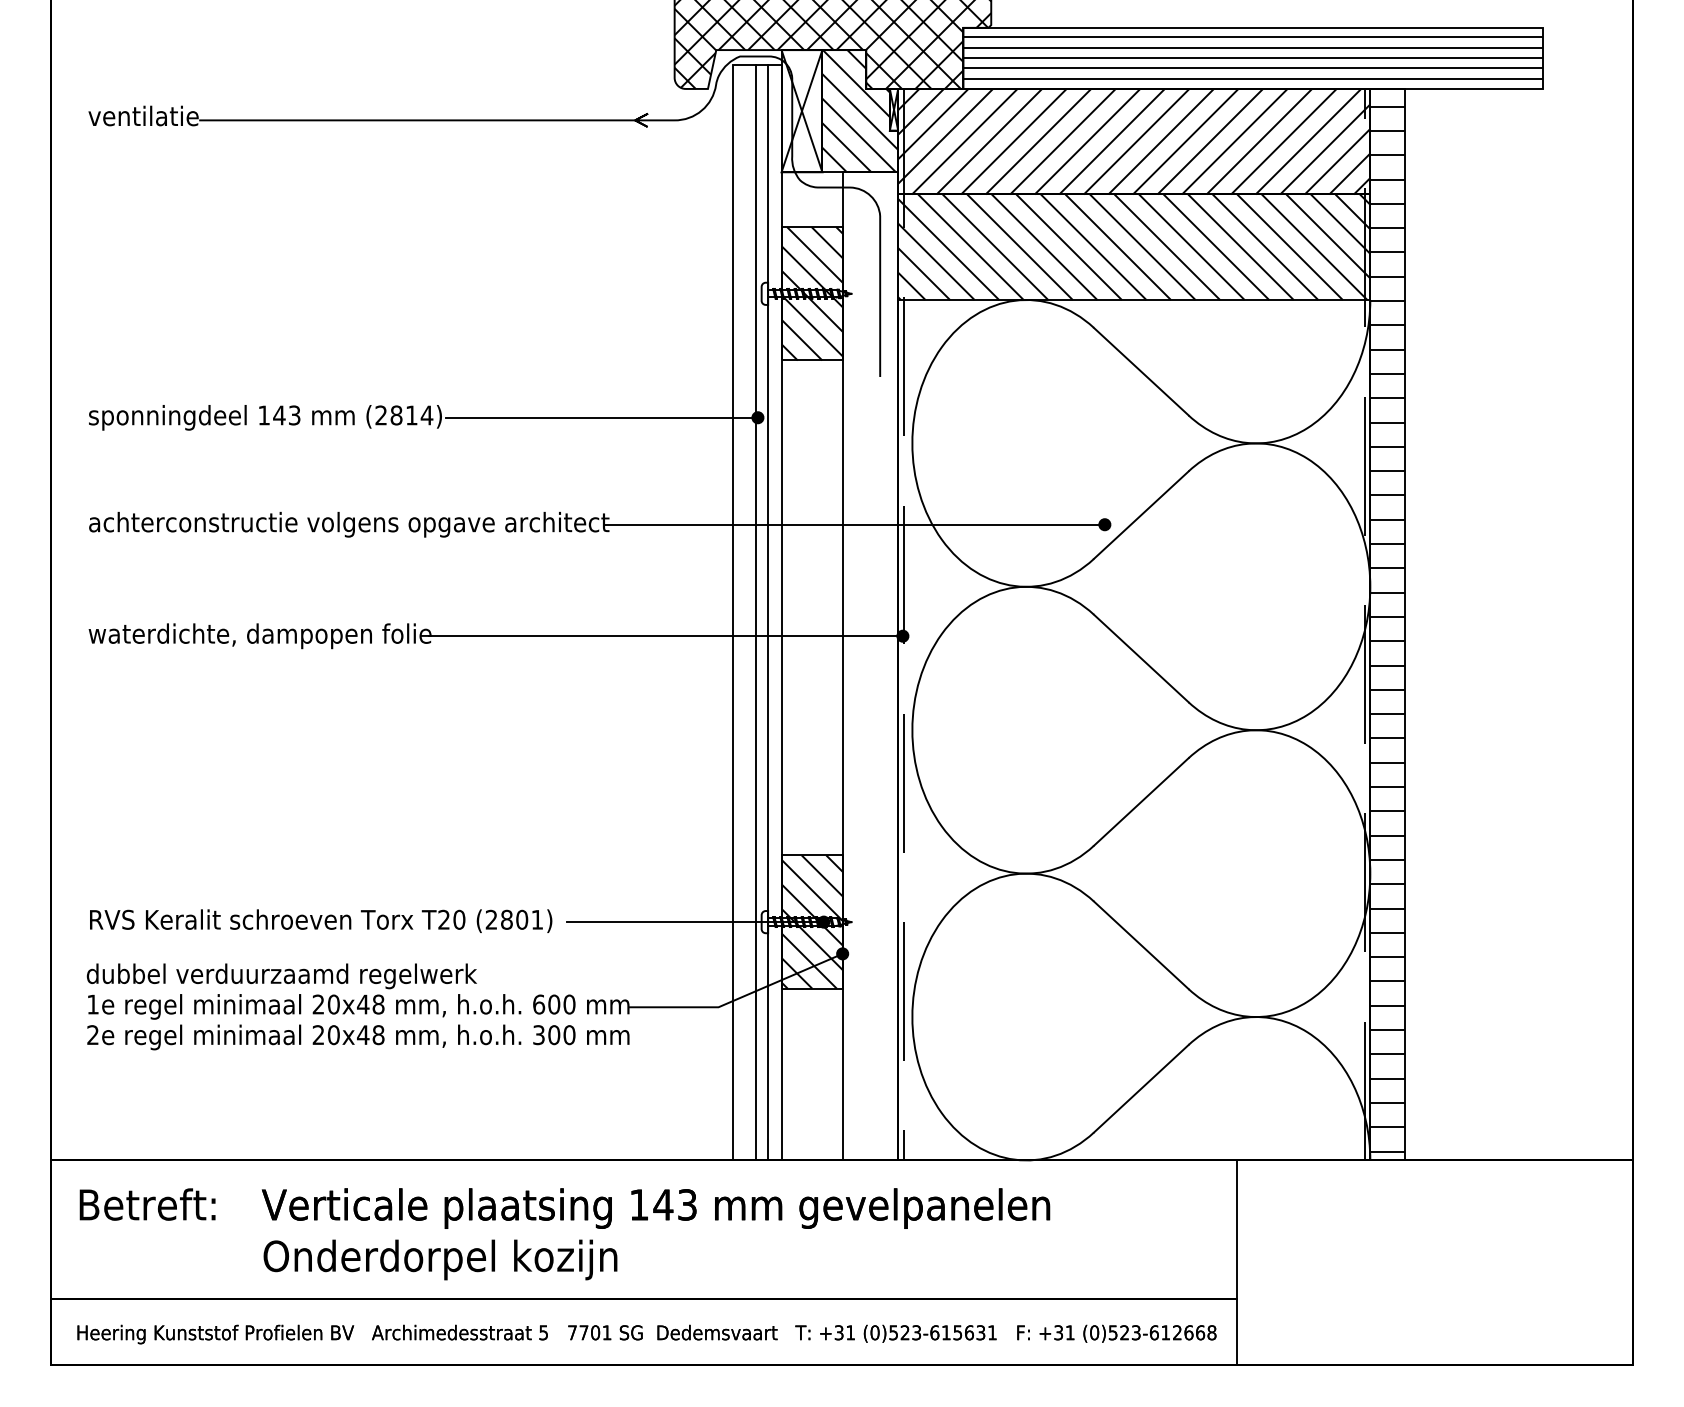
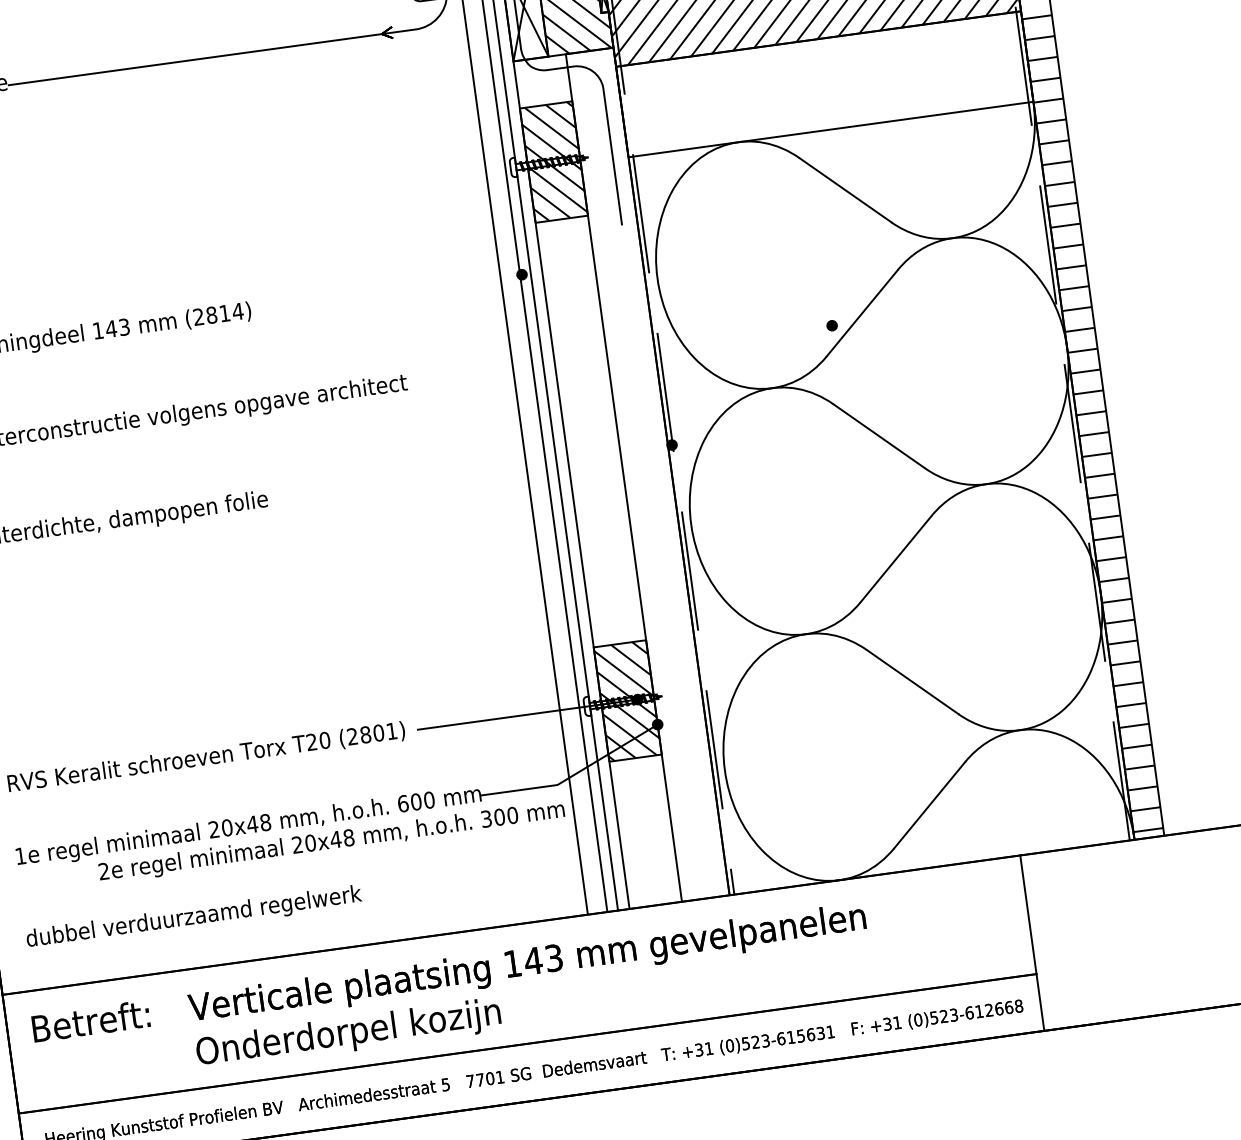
hatch: (1134, 247) -> (825, 84), removed
line: (601, 417) -> (387, 292), removed
line: (854, 524) -> (617, 354), removed
line: (665, 636) -> (468, 473), removed
text: (281, 976) -> (193, 918), moved
text: (358, 1037) -> (332, 842), moved

